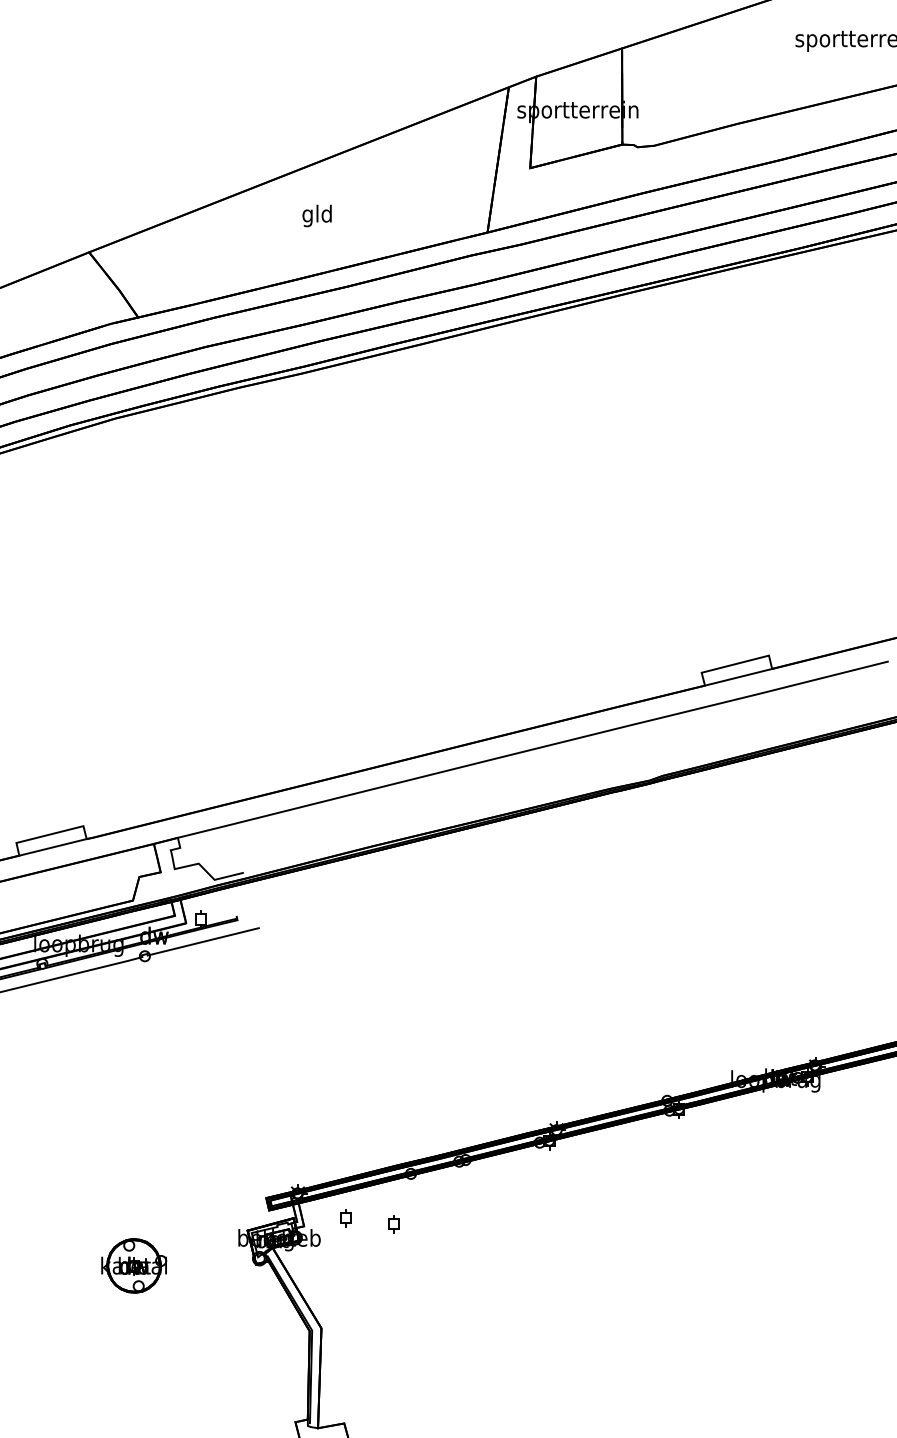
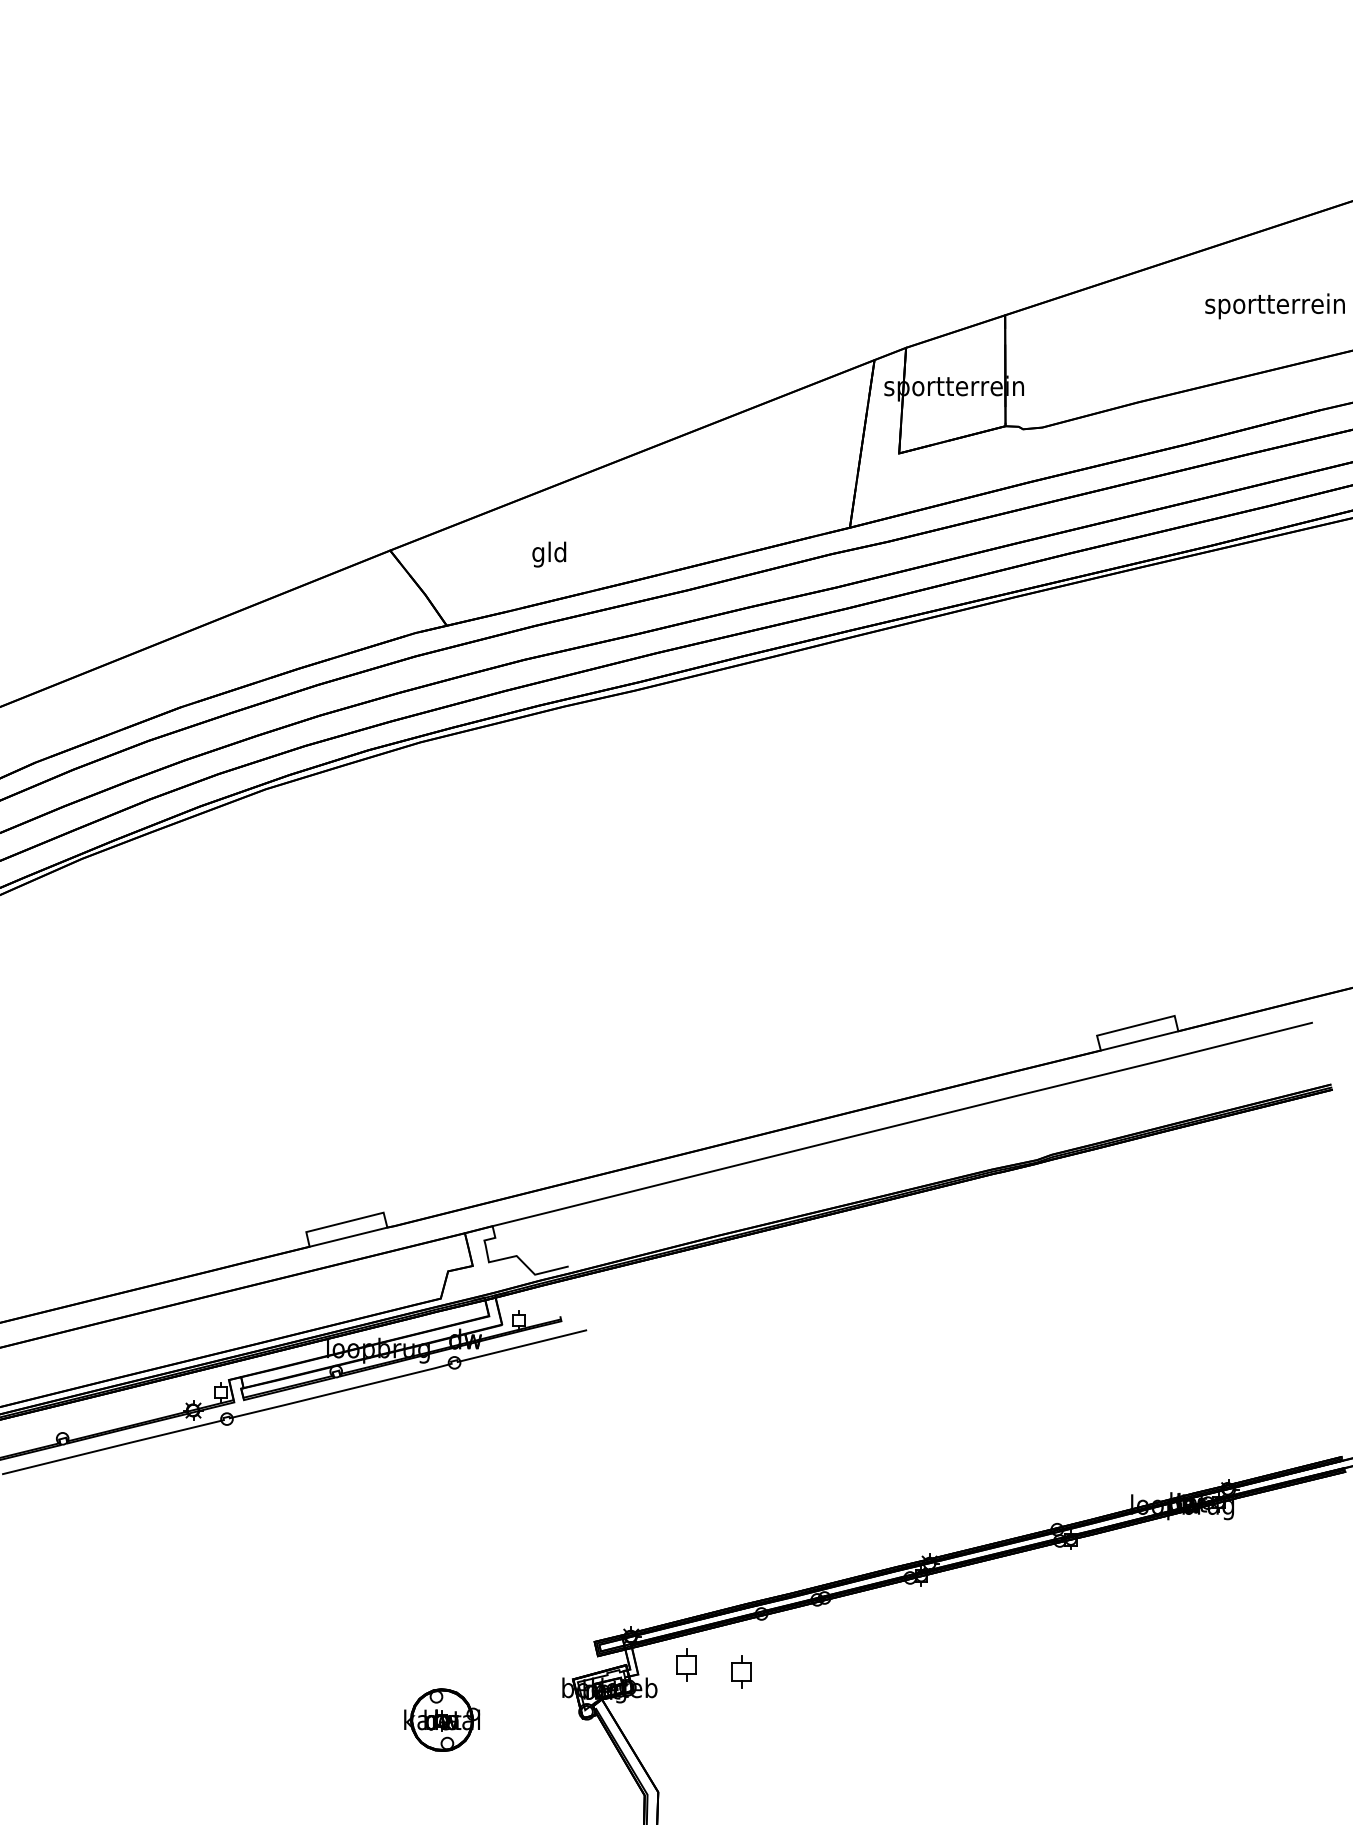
text: (317, 215) -> (549, 554), moved
part: (345, 1217) -> (686, 1664), size x1.6
part: (393, 1223) -> (741, 1671), size x1.6

